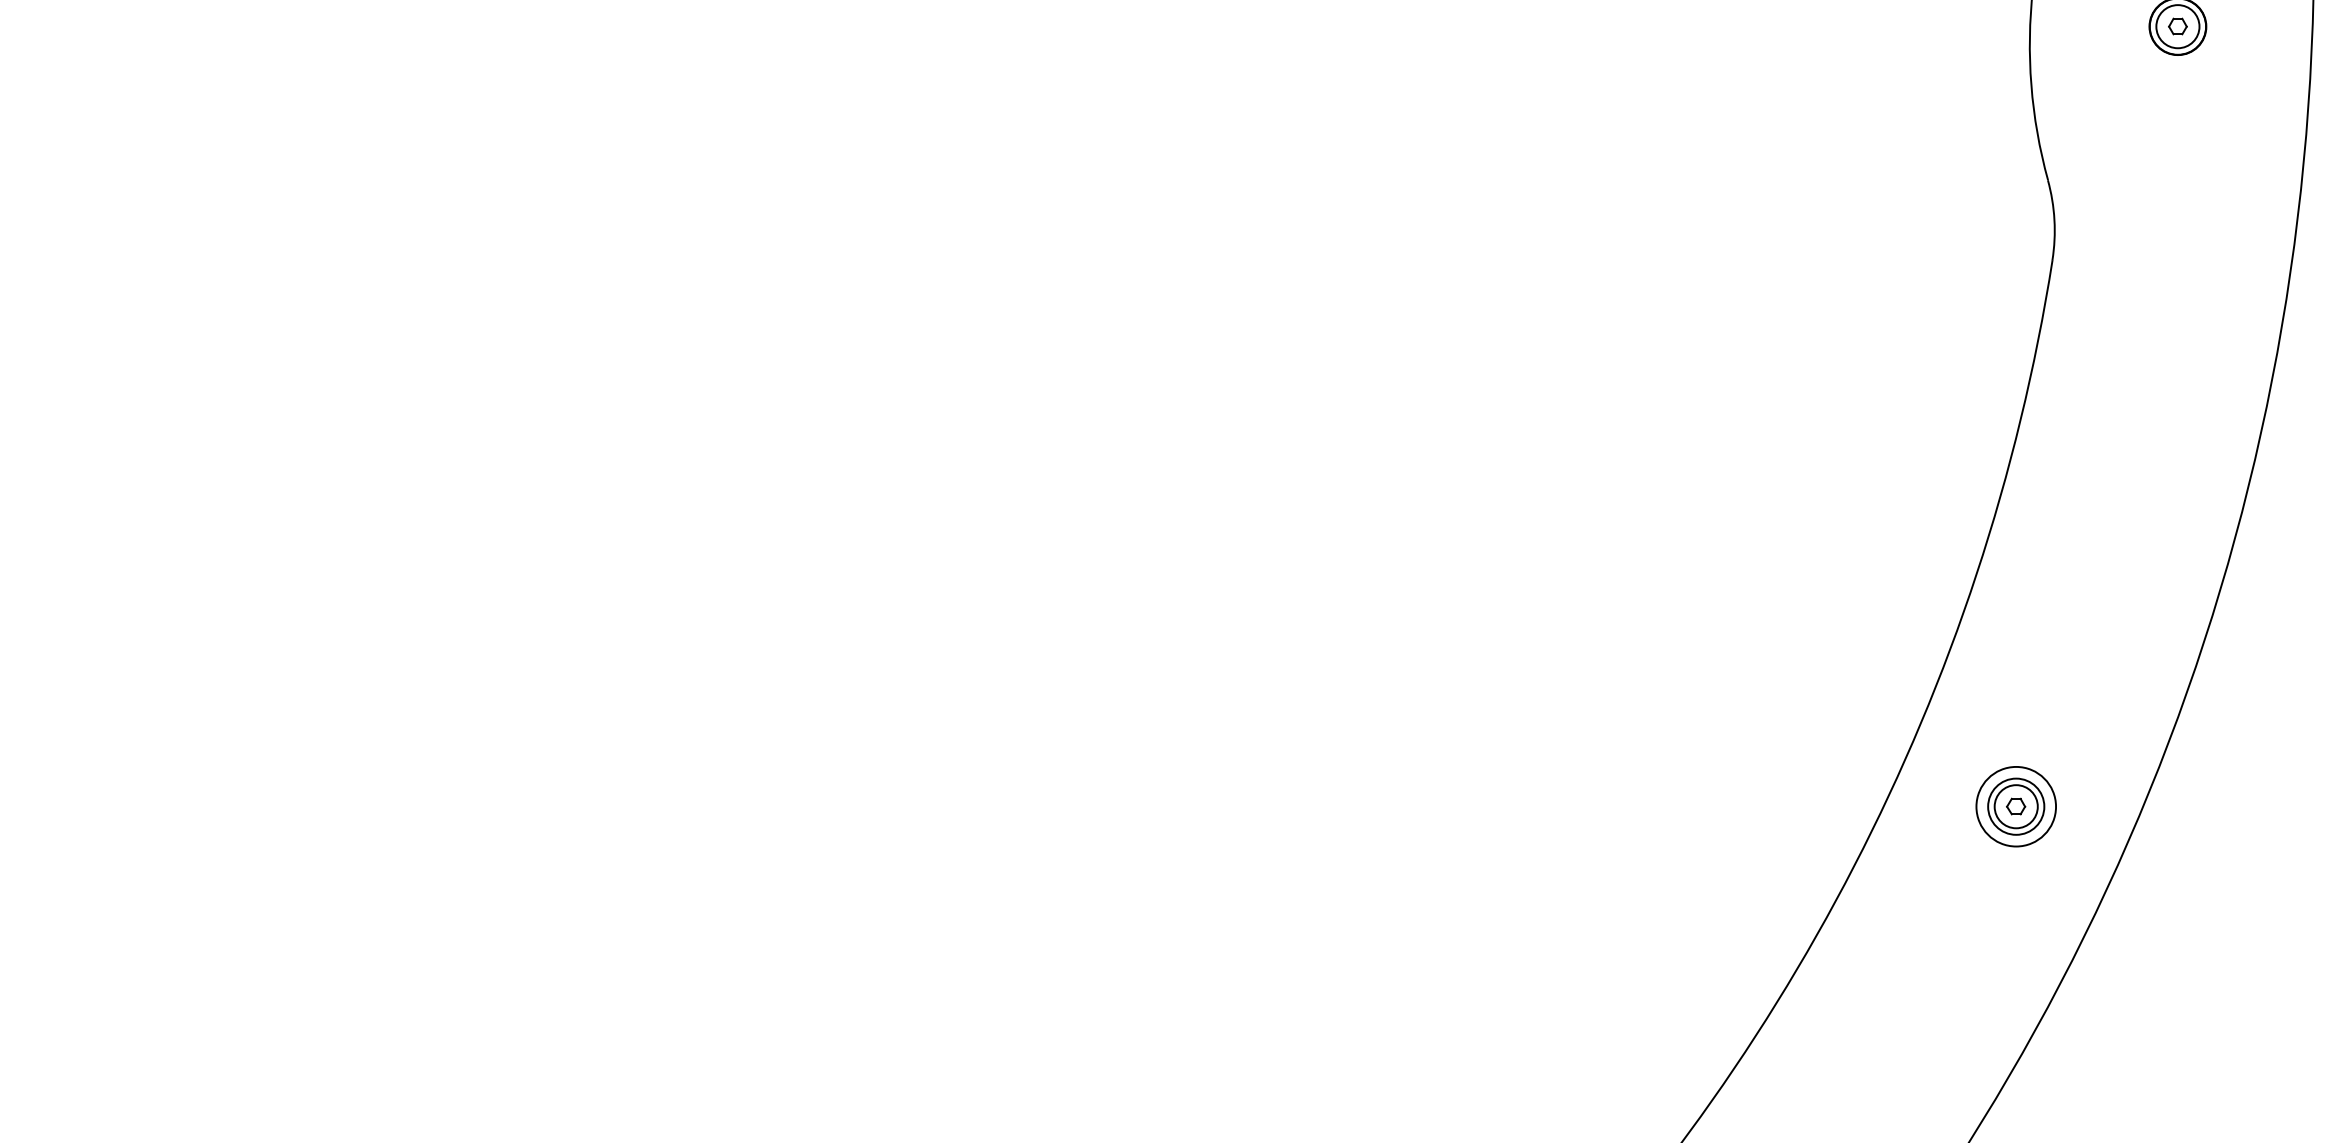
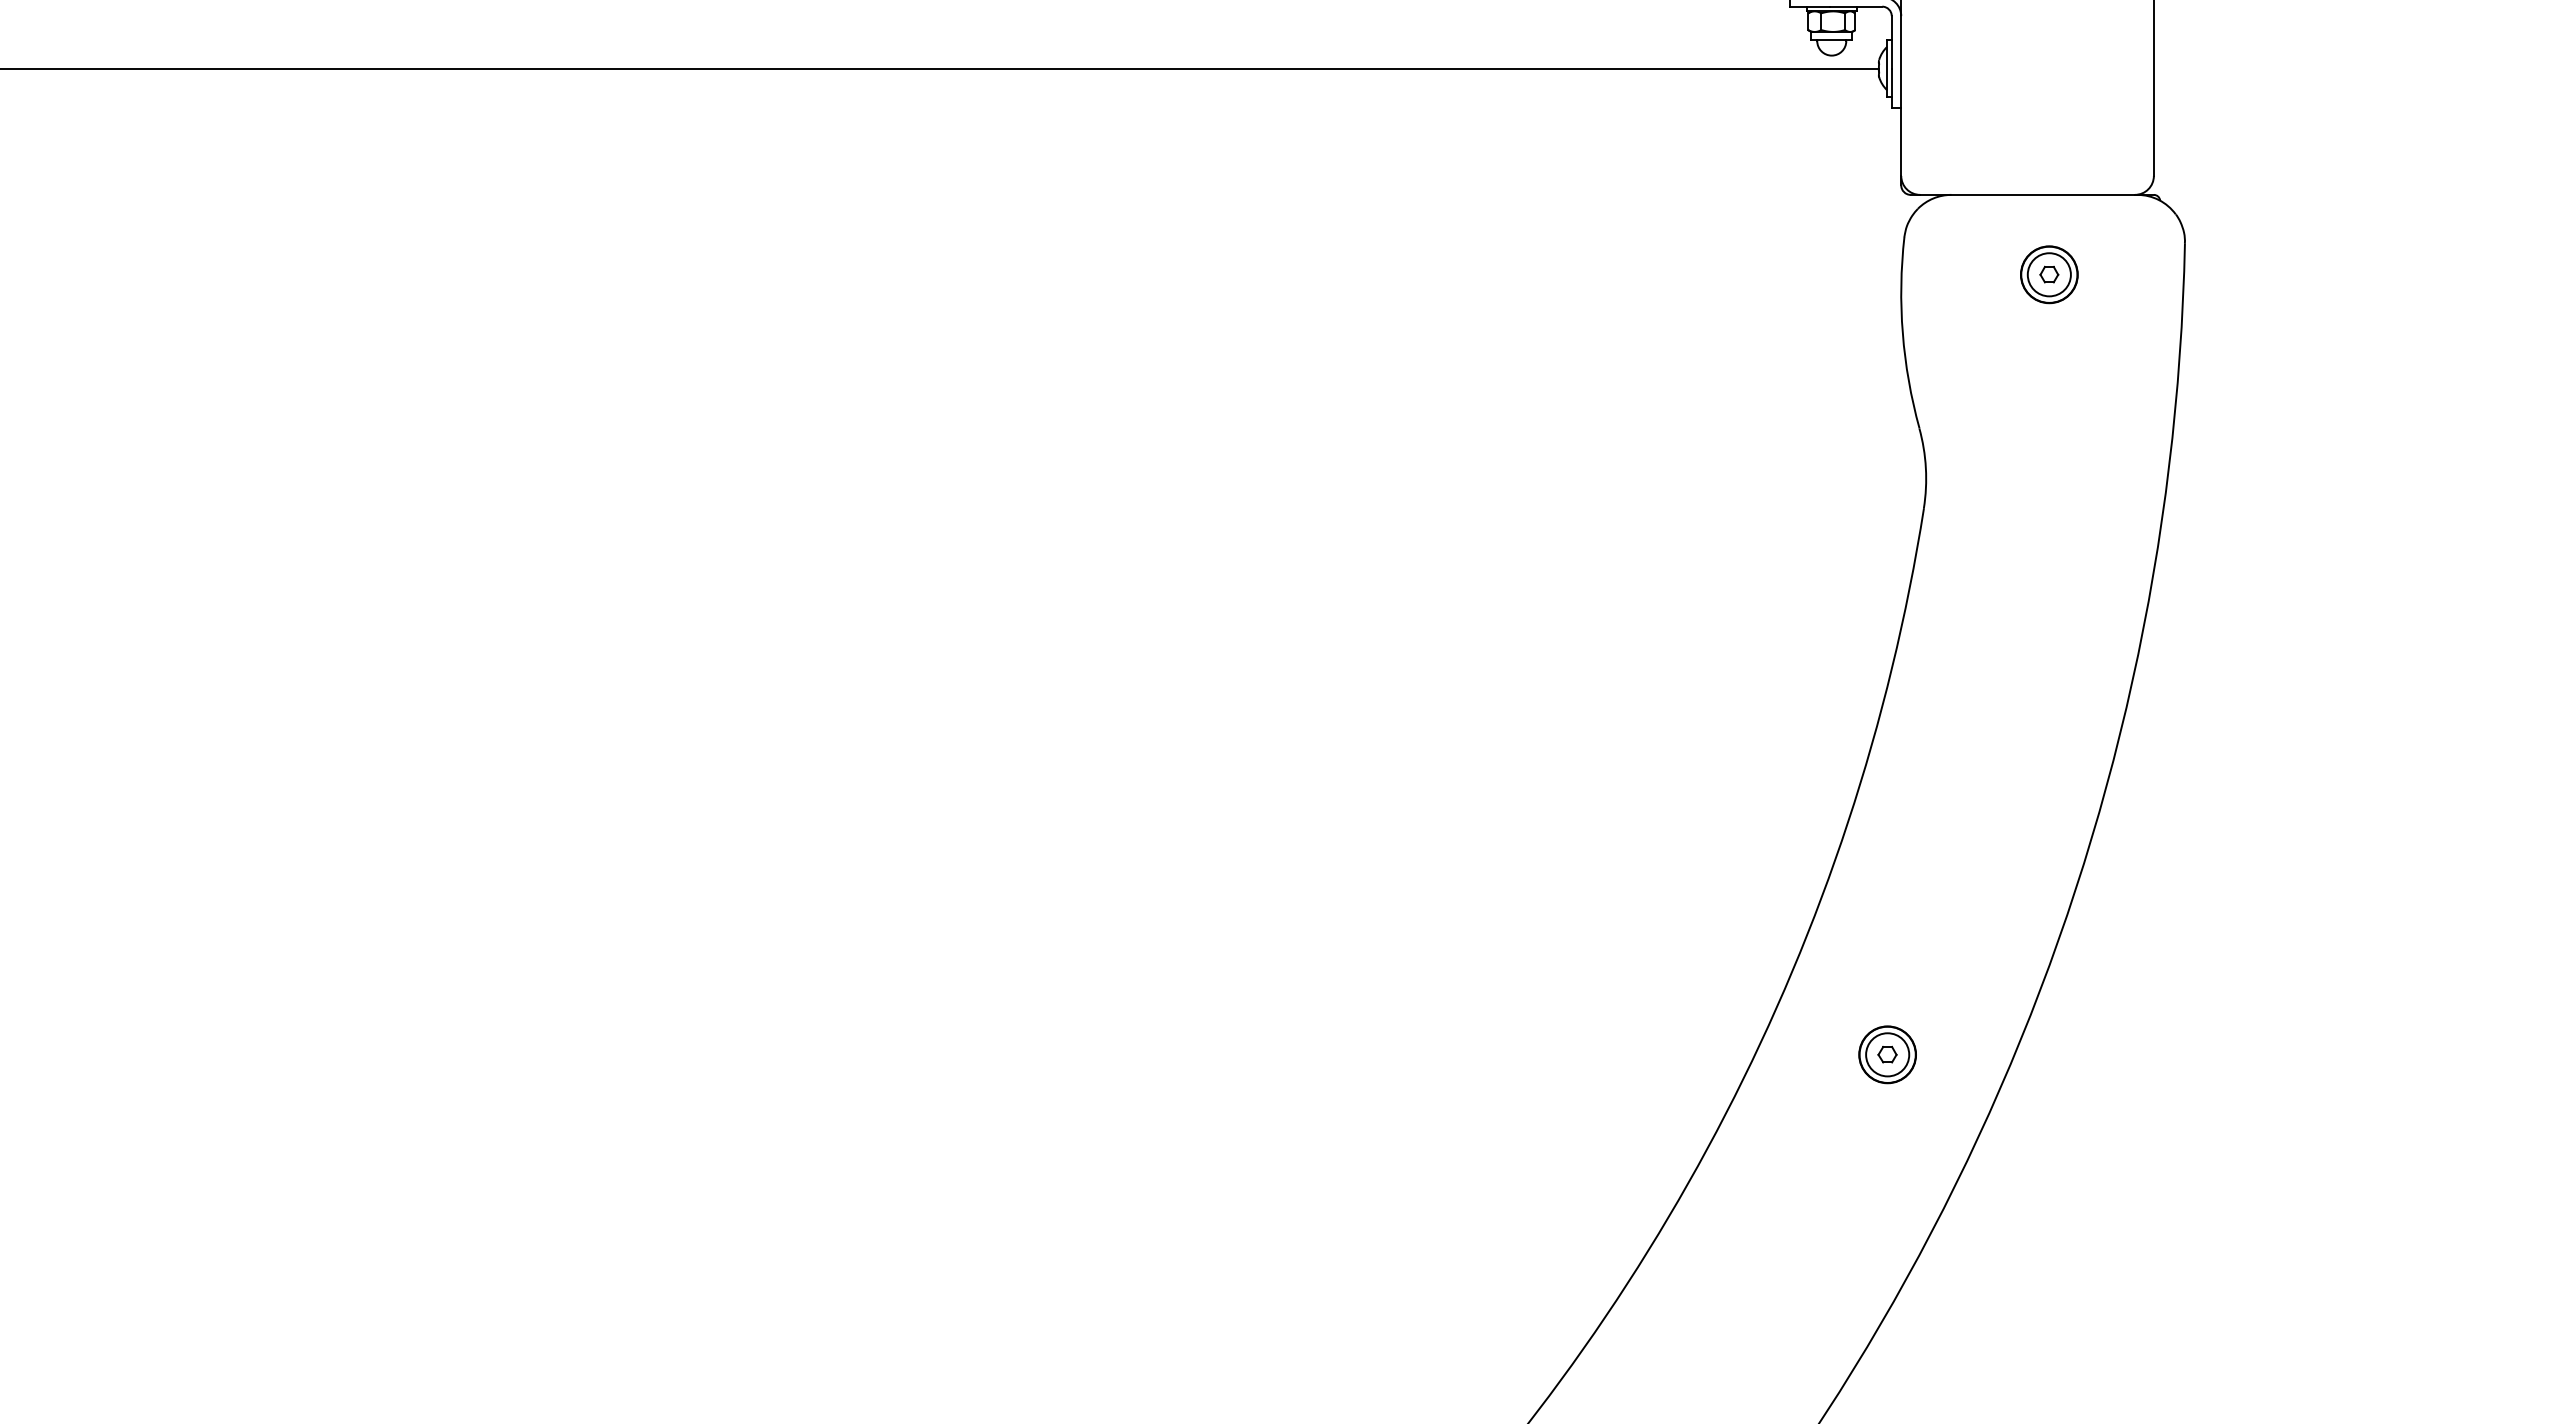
circle: (2016, 806) -> (1887, 1054), size x0.71

